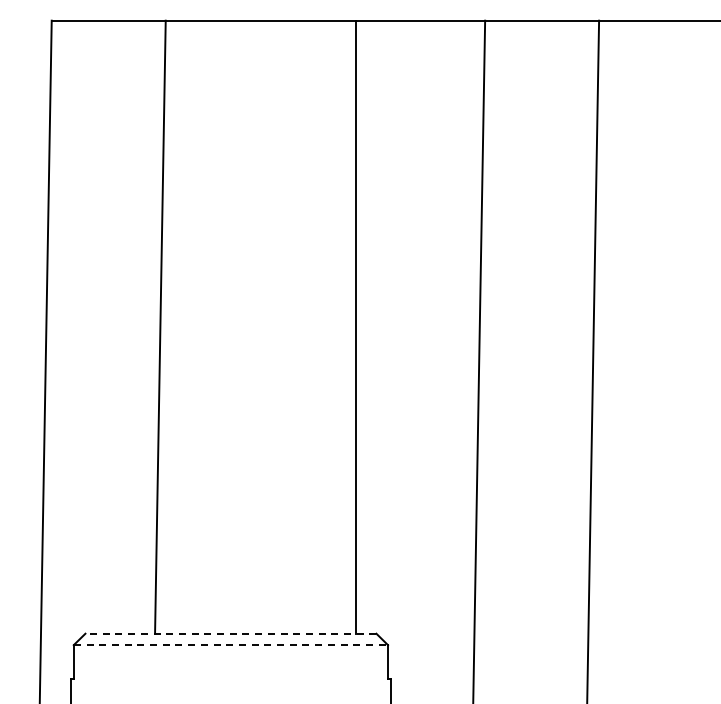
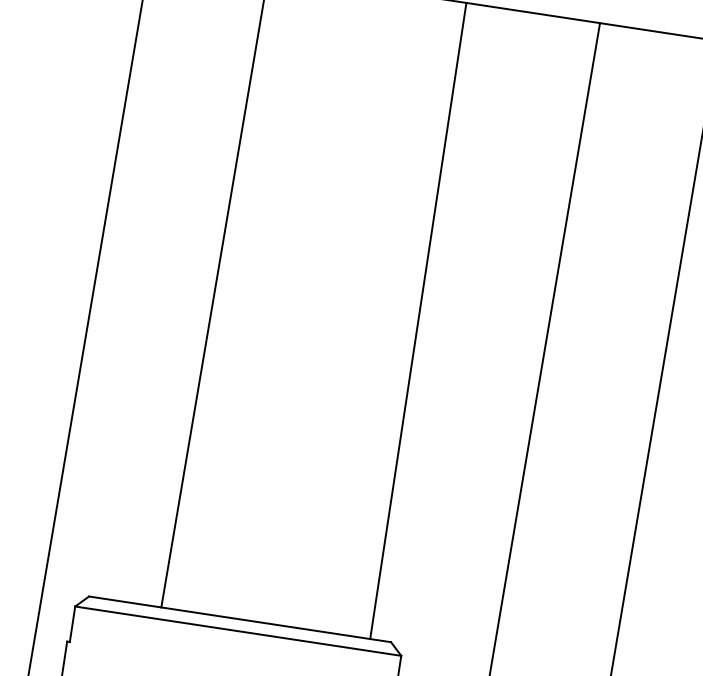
line: (230, 633) -> (239, 619), dashed -> solid
line: (231, 645) -> (238, 631), dashed -> solid

